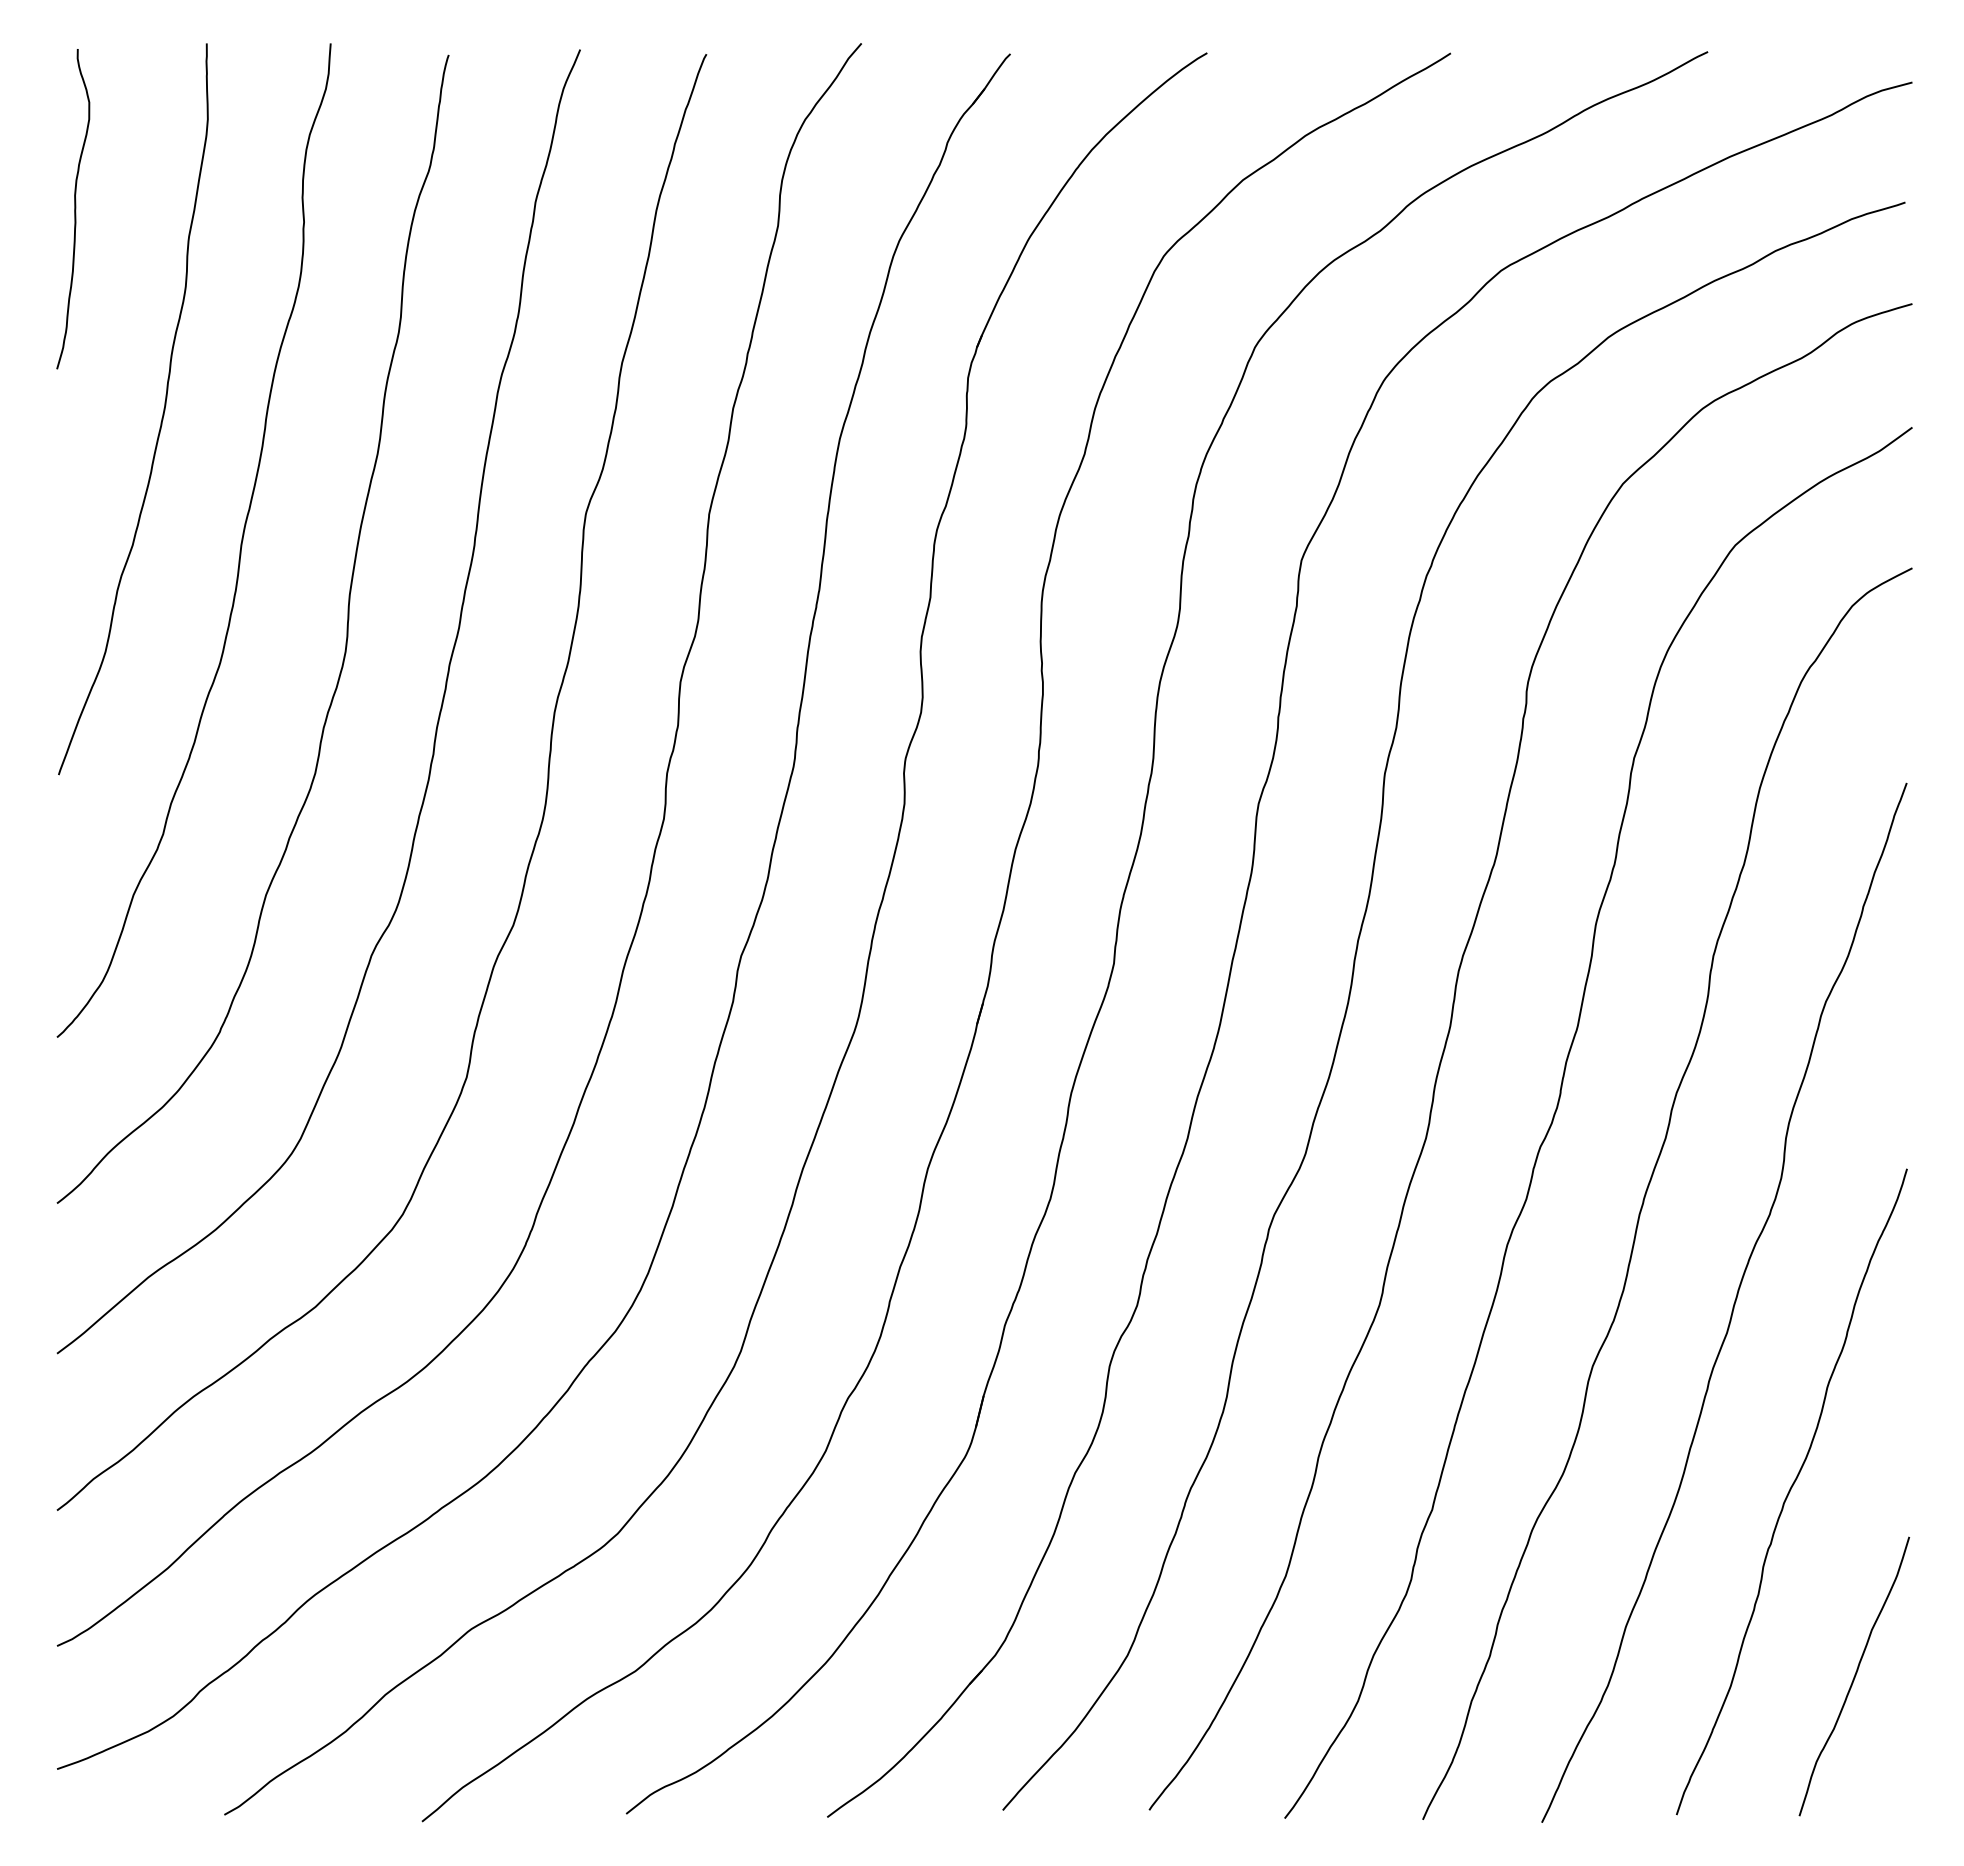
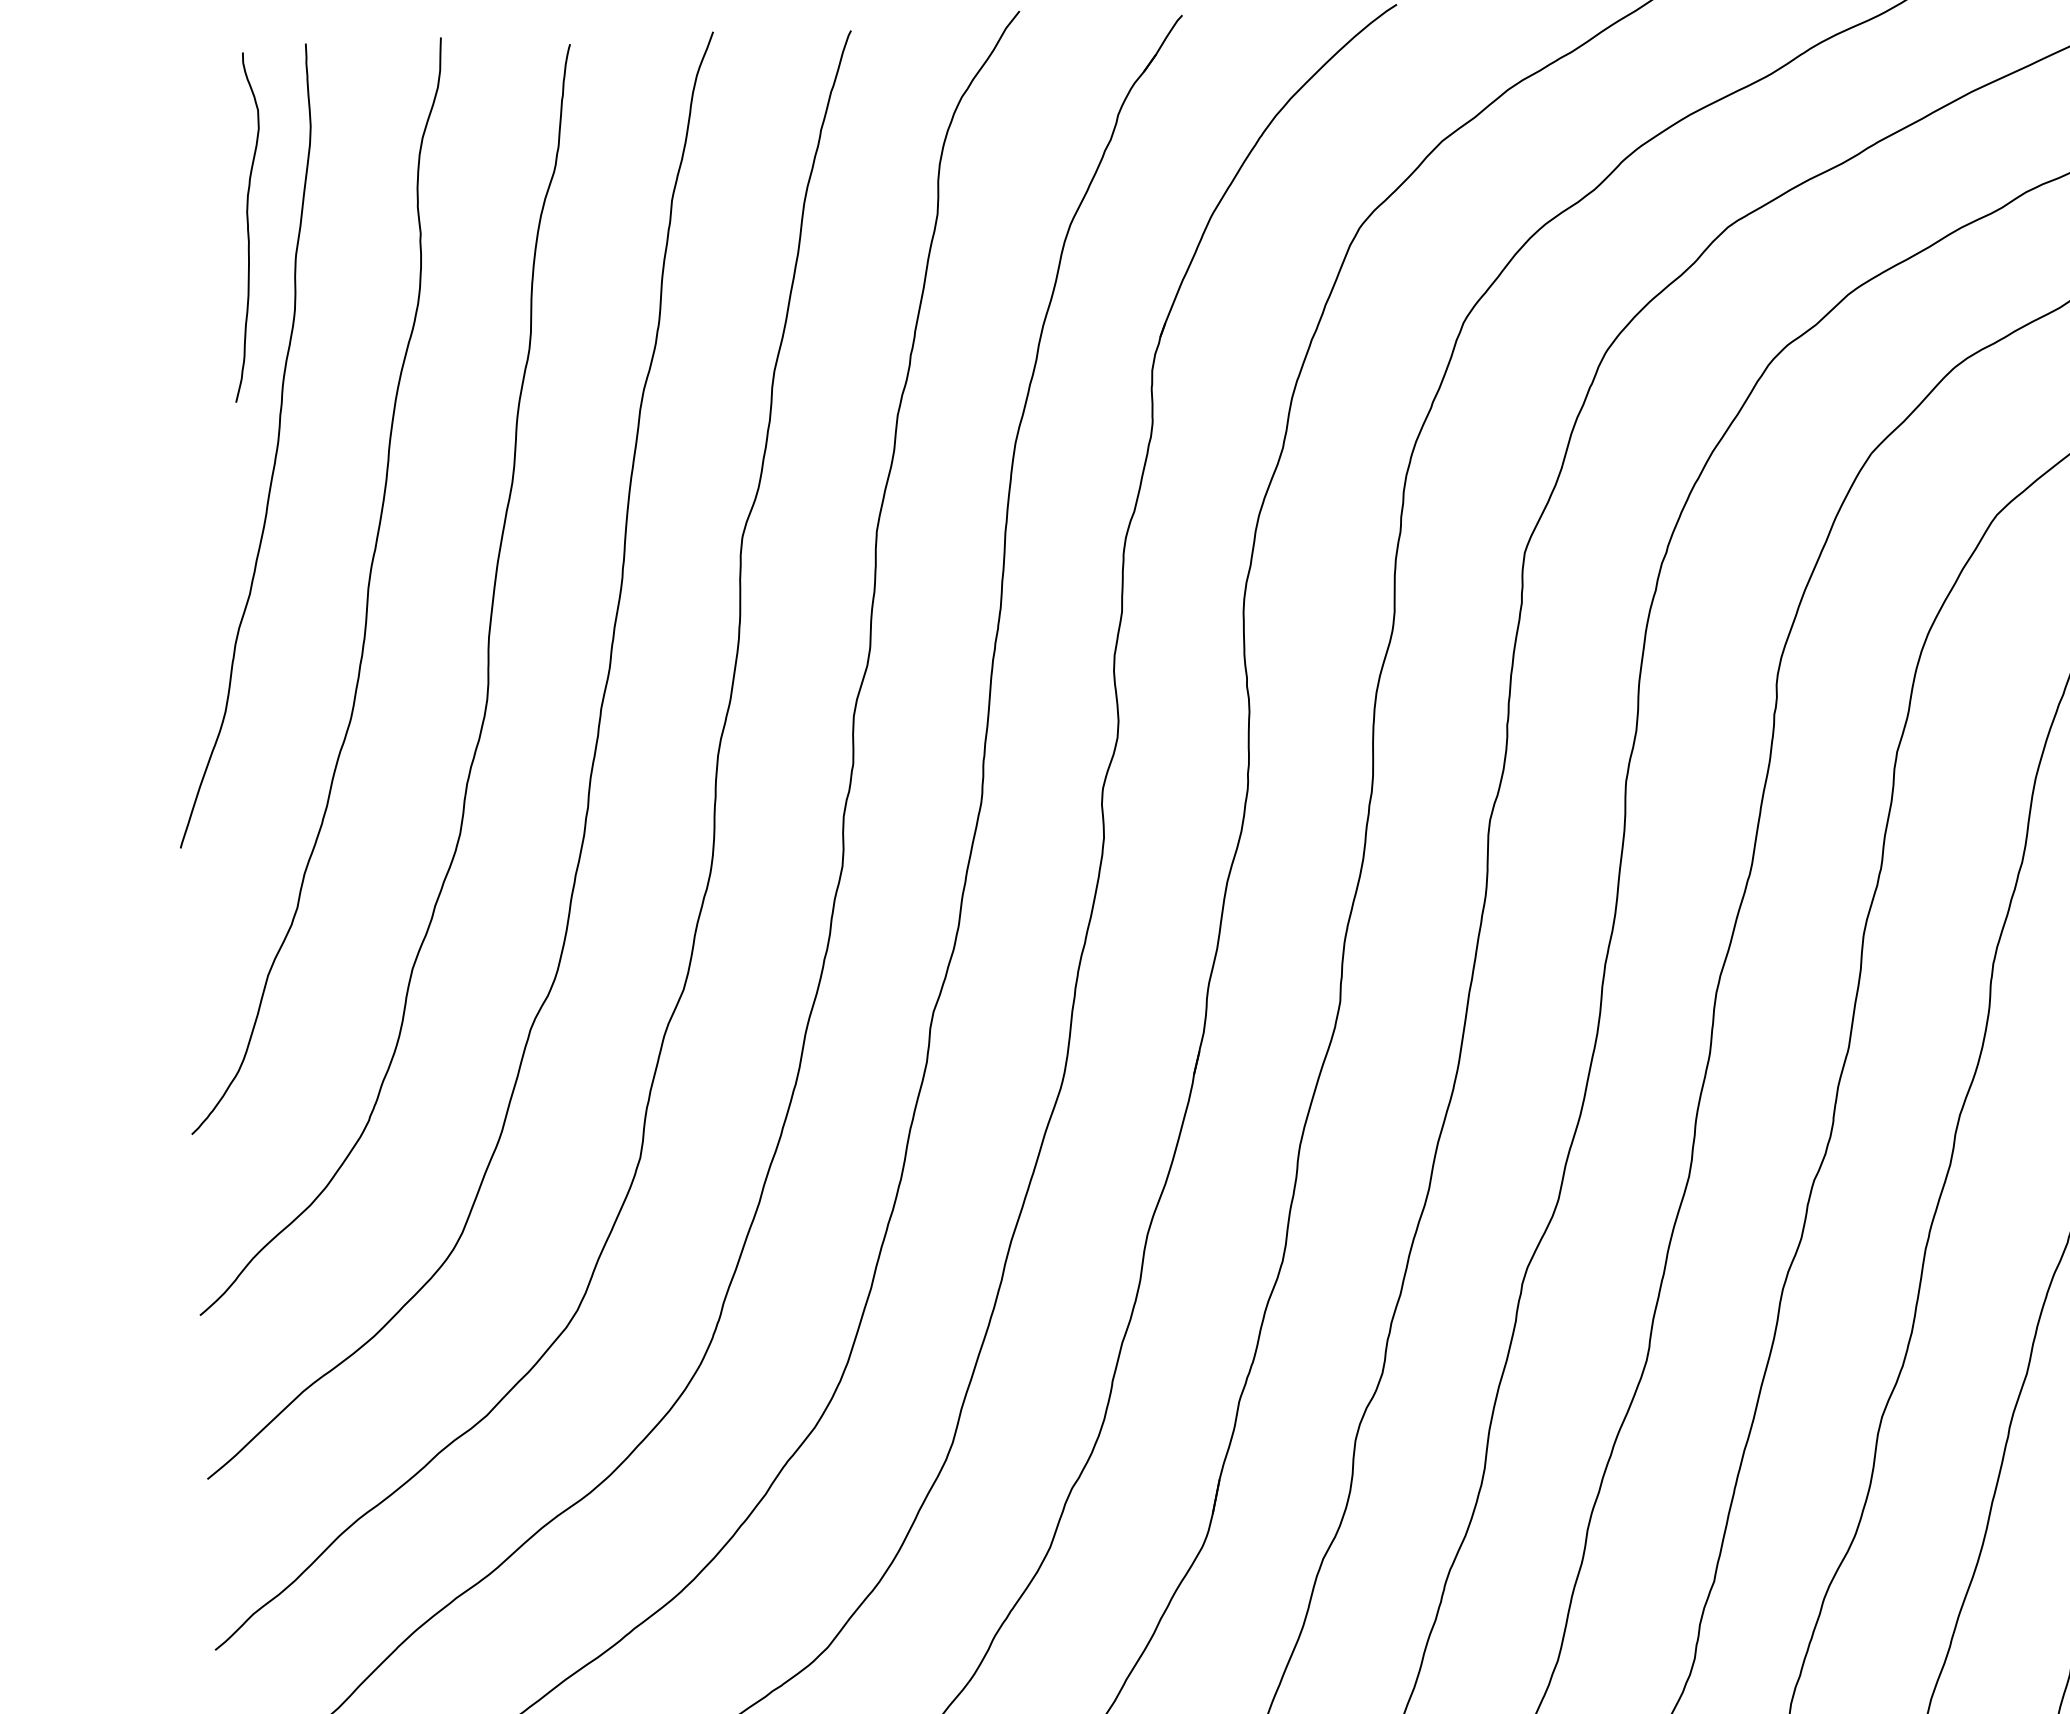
curve: (74, 209) -> (247, 227), moved

